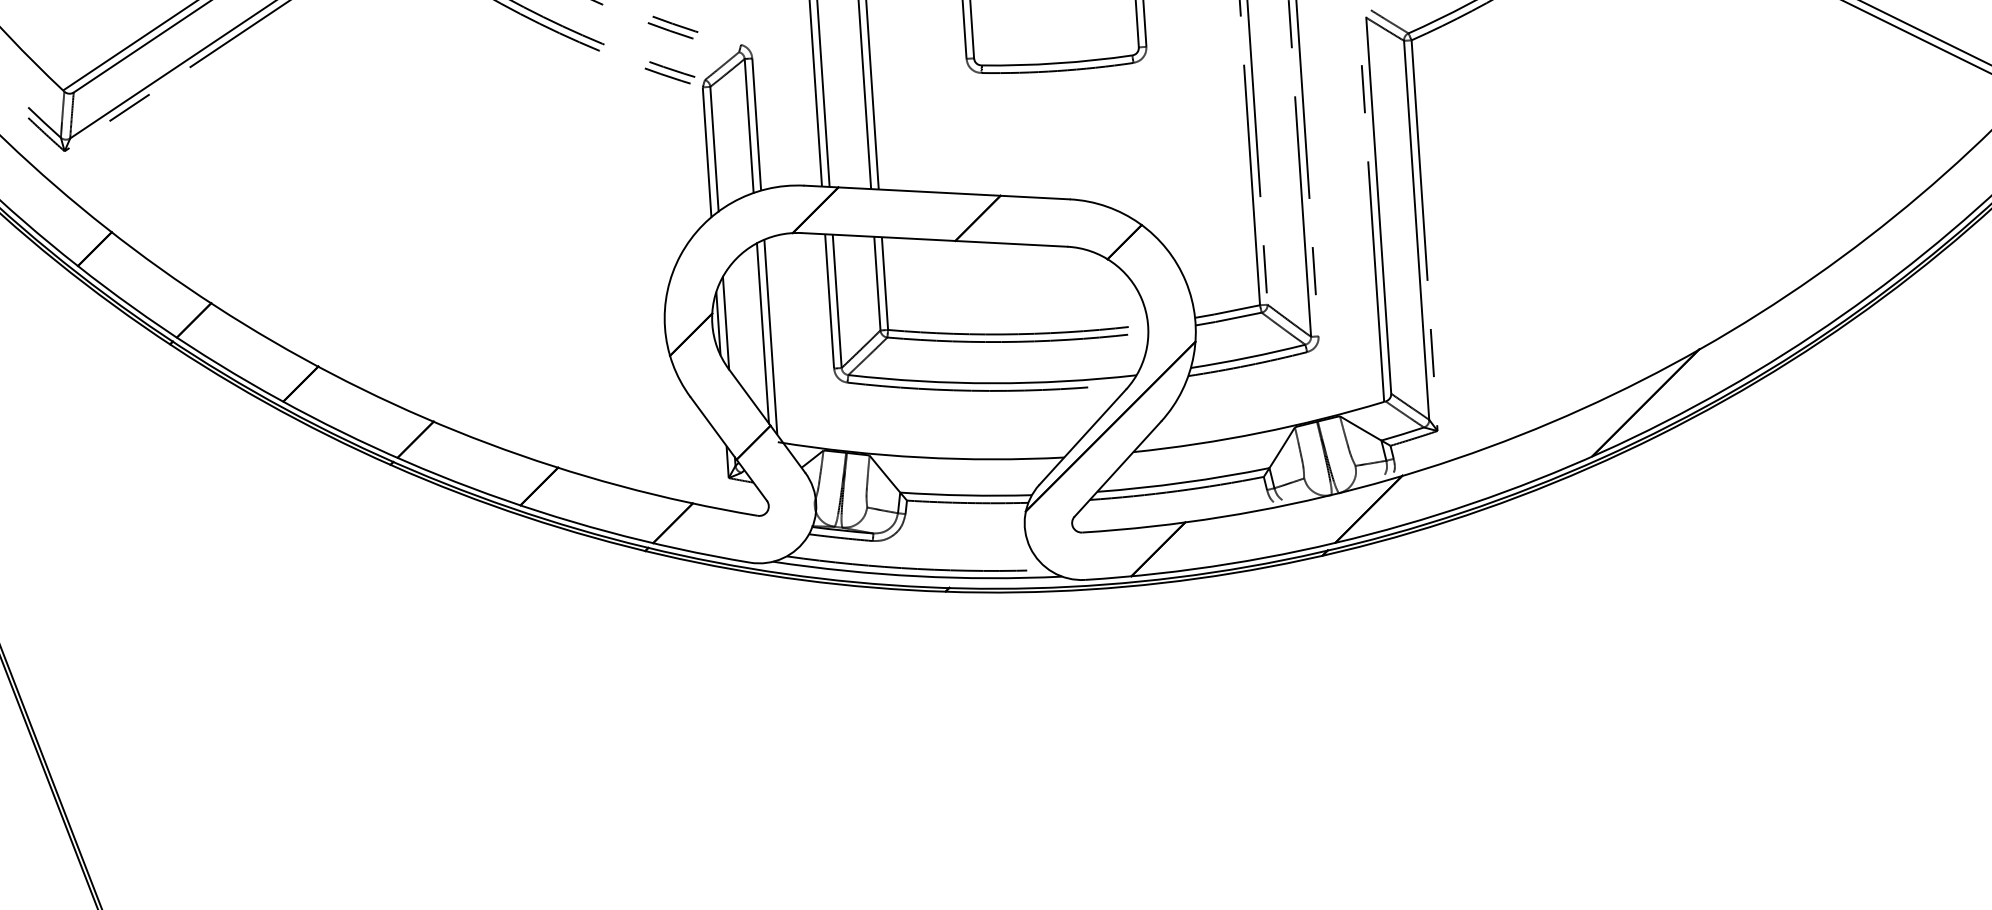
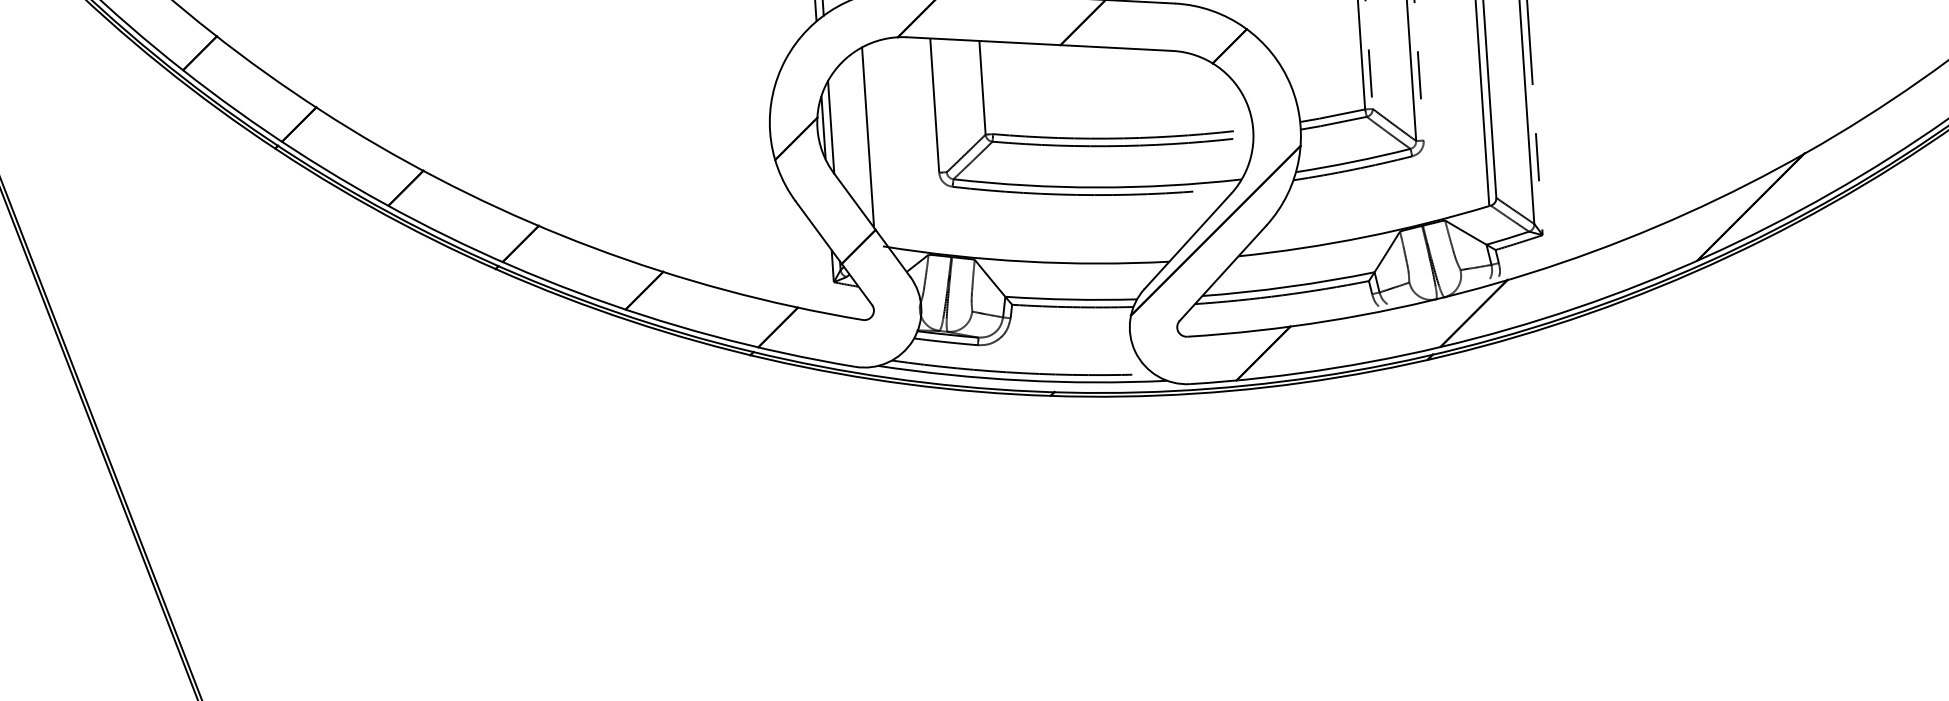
line: (884, 283) -> (989, 87), removed
line: (836, 301) -> (941, 105), removed
line: (770, 336) -> (875, 140), removed

